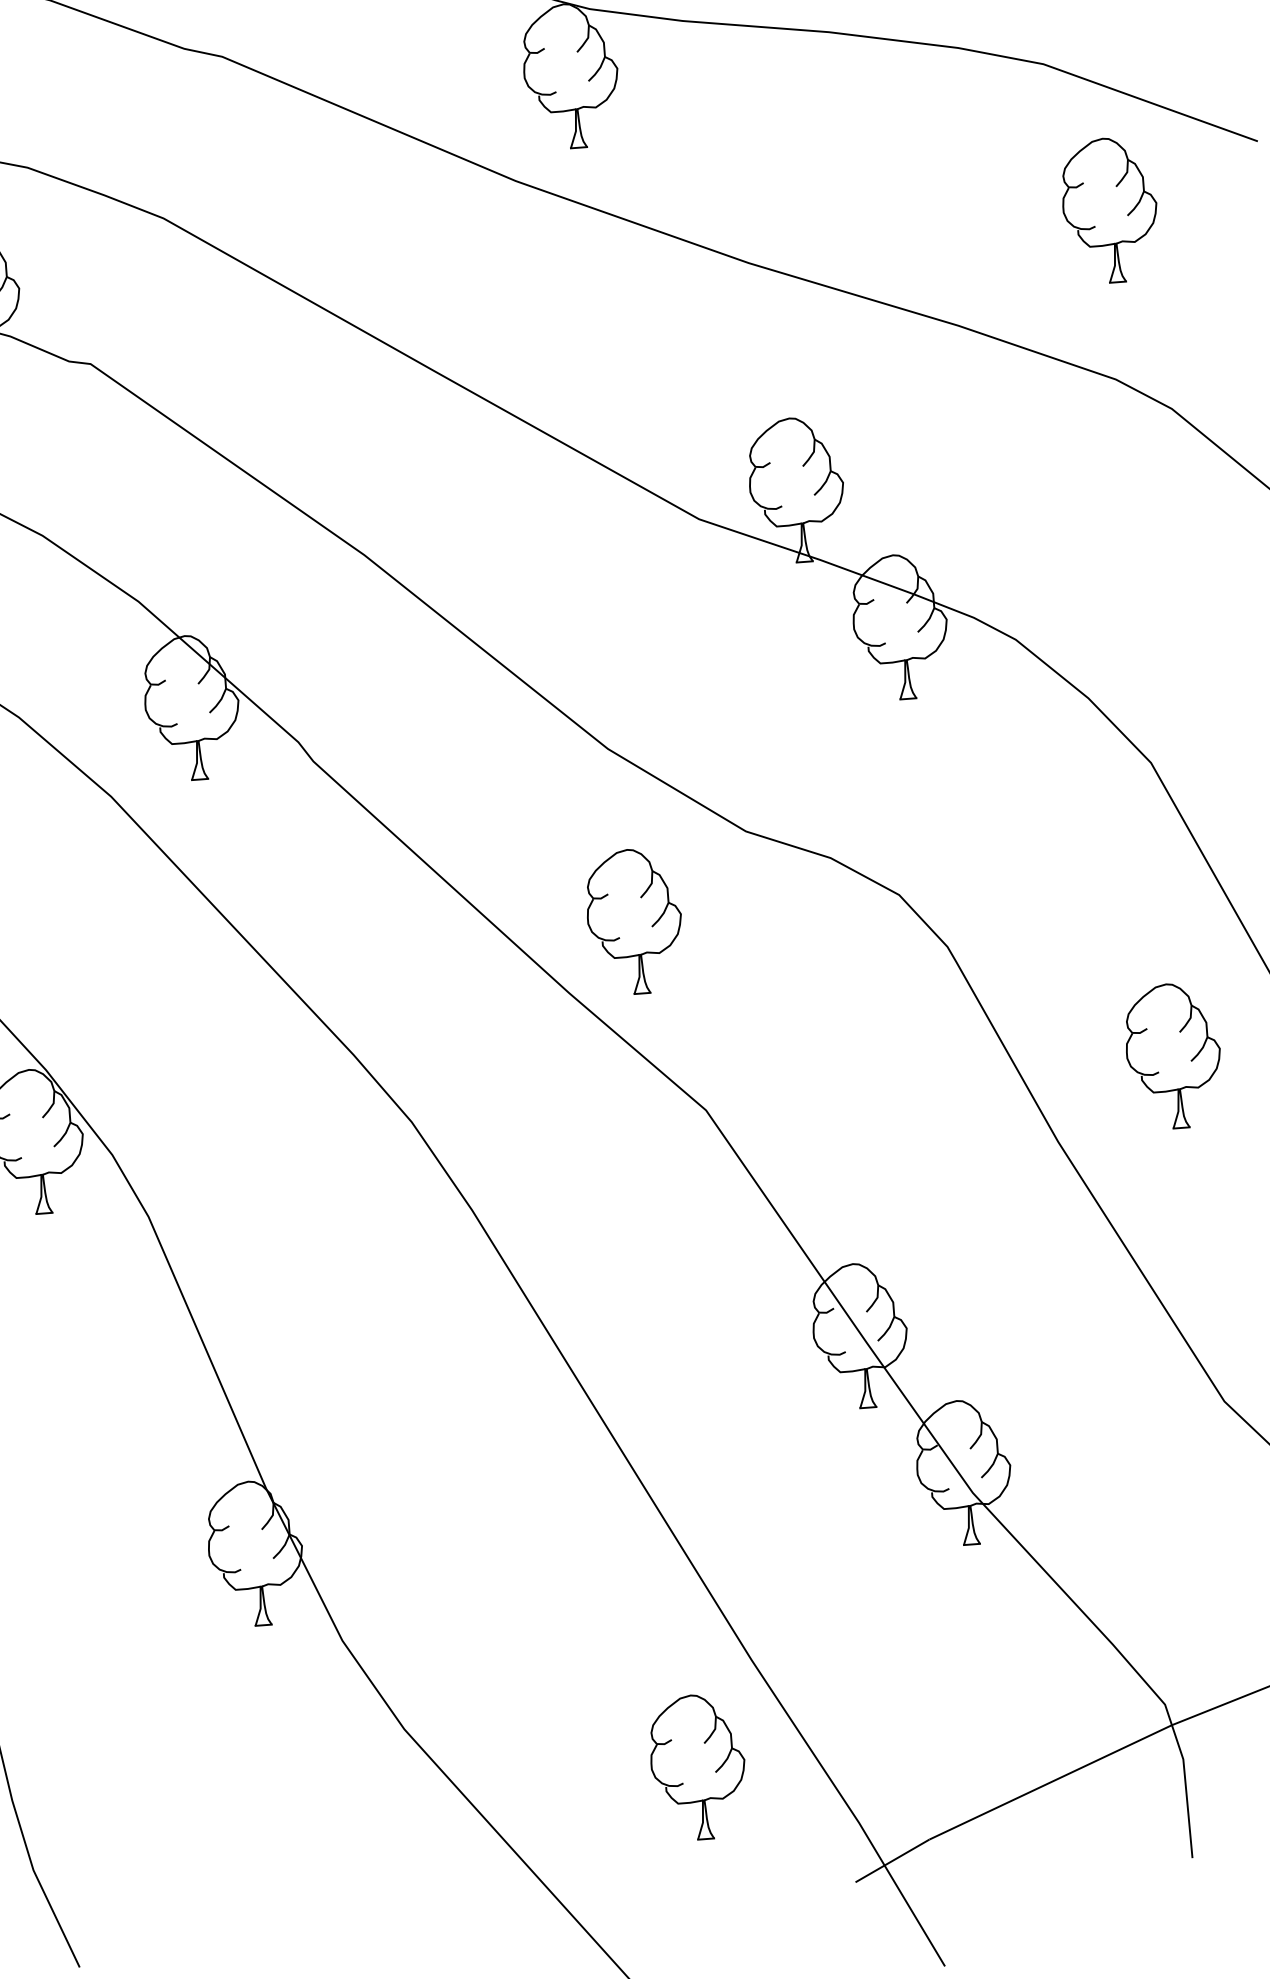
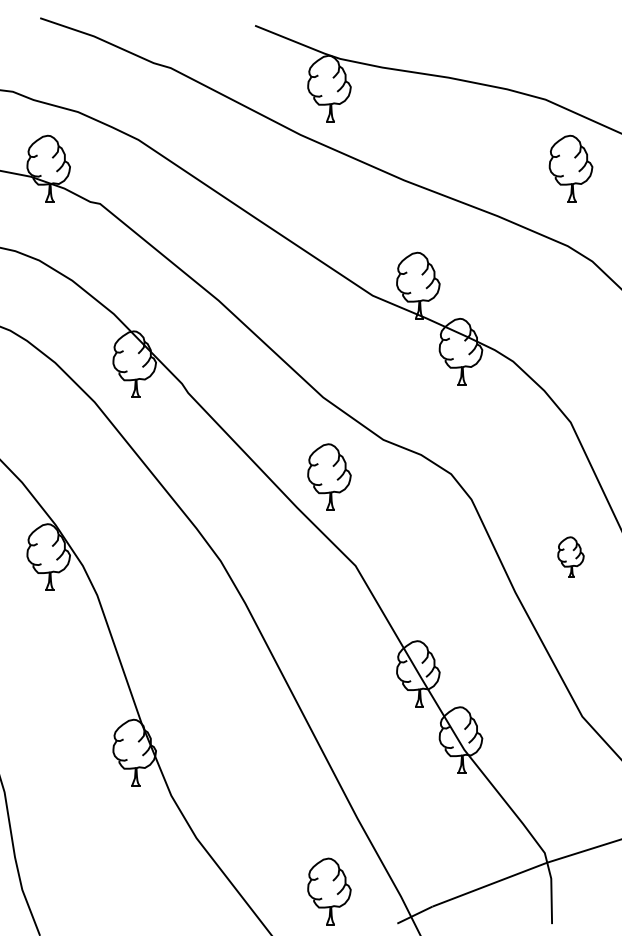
part: (1172, 1054) -> (570, 556), size x0.6
part: (698, 1766) -> (329, 891), moved

